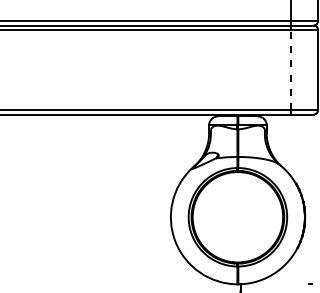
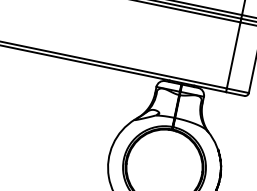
line: (291, 69) -> (233, 54), dashed -> solid

